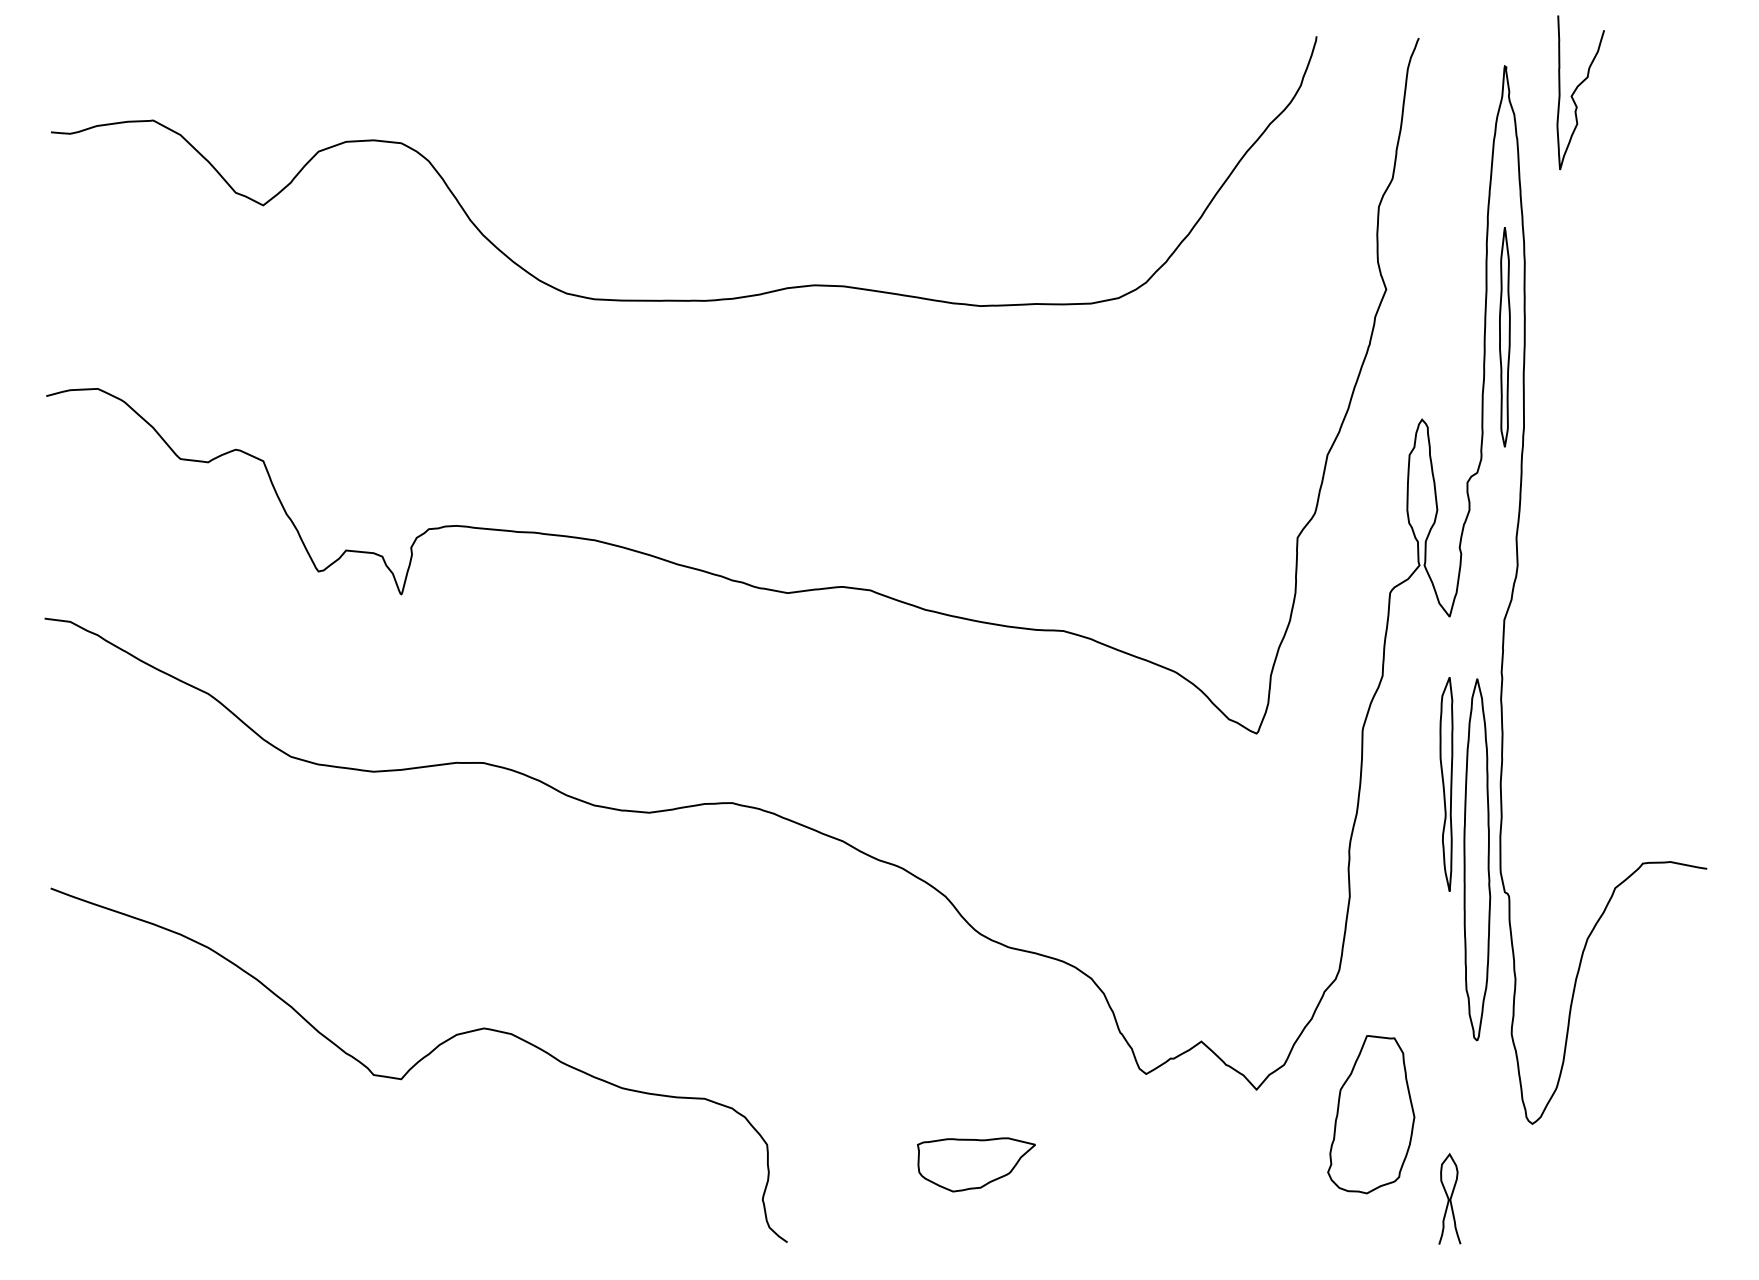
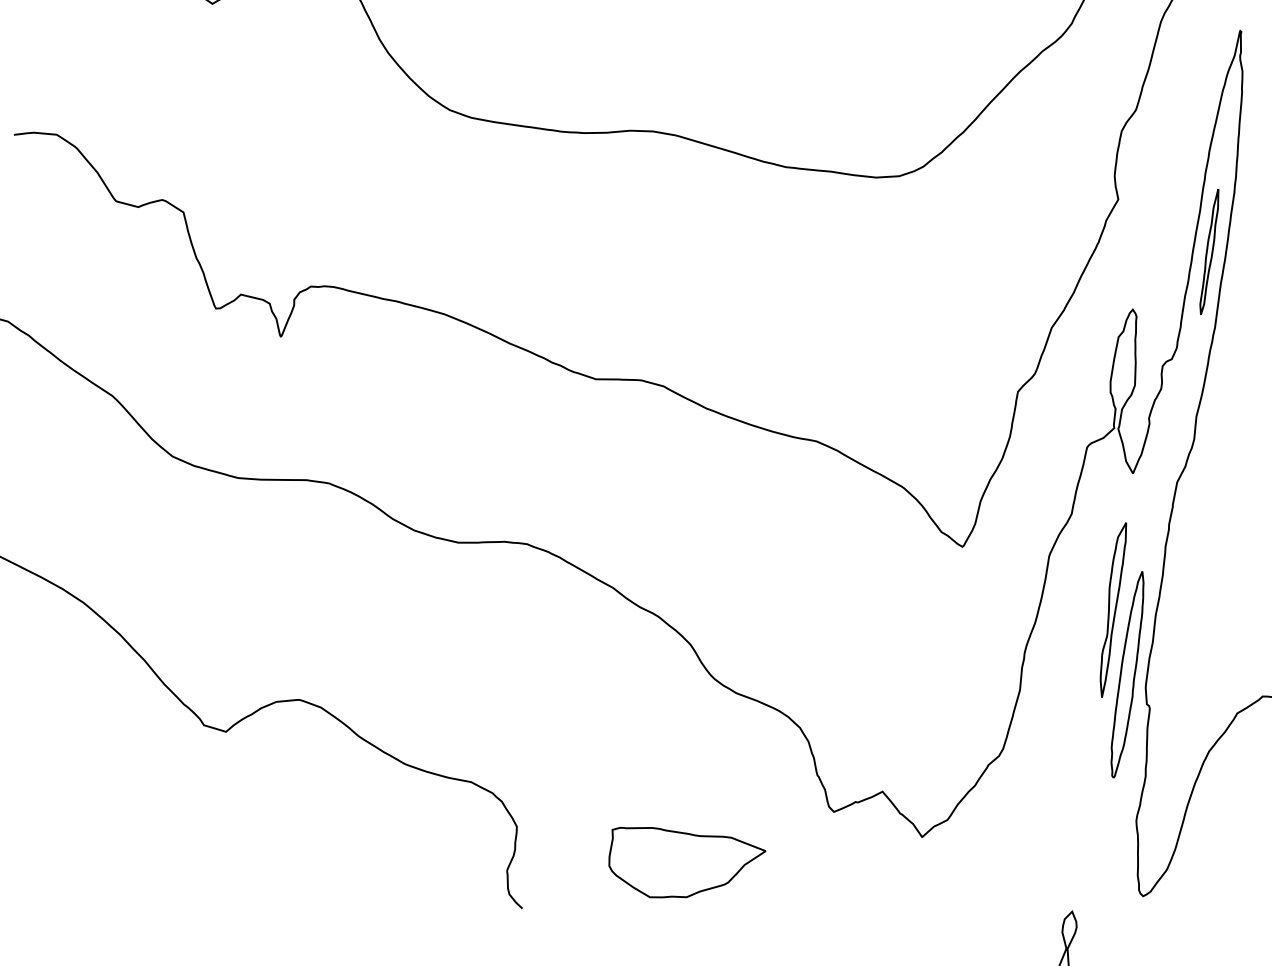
part: (1504, 337) -> (1209, 251), size x0.7
part: (1477, 859) -> (1128, 674), size x0.7
part: (1371, 1114) -> (1012, 870), removed
part: (976, 1164) -> (685, 866), size x1.6

